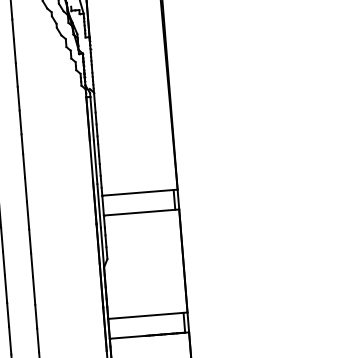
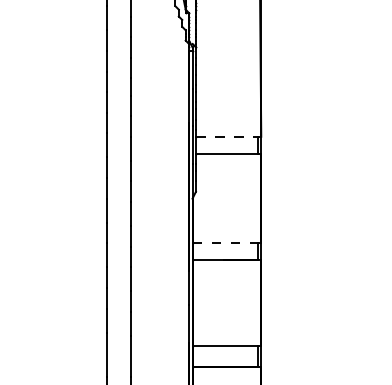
line: (139, 192) -> (228, 136), solid -> dashed
line: (148, 315) -> (227, 243), solid -> dashed

